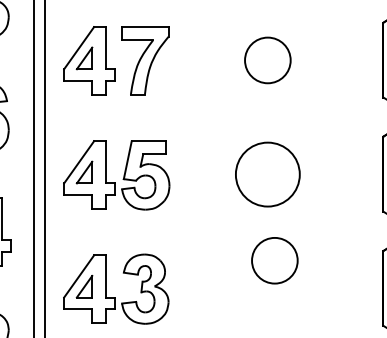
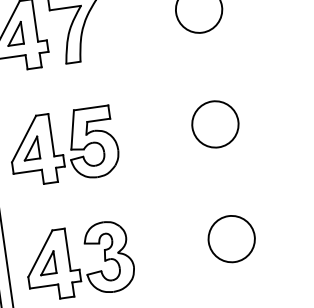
circle: (267, 174) -> (215, 124), size x0.71
circle: (274, 260) -> (231, 238), moved

